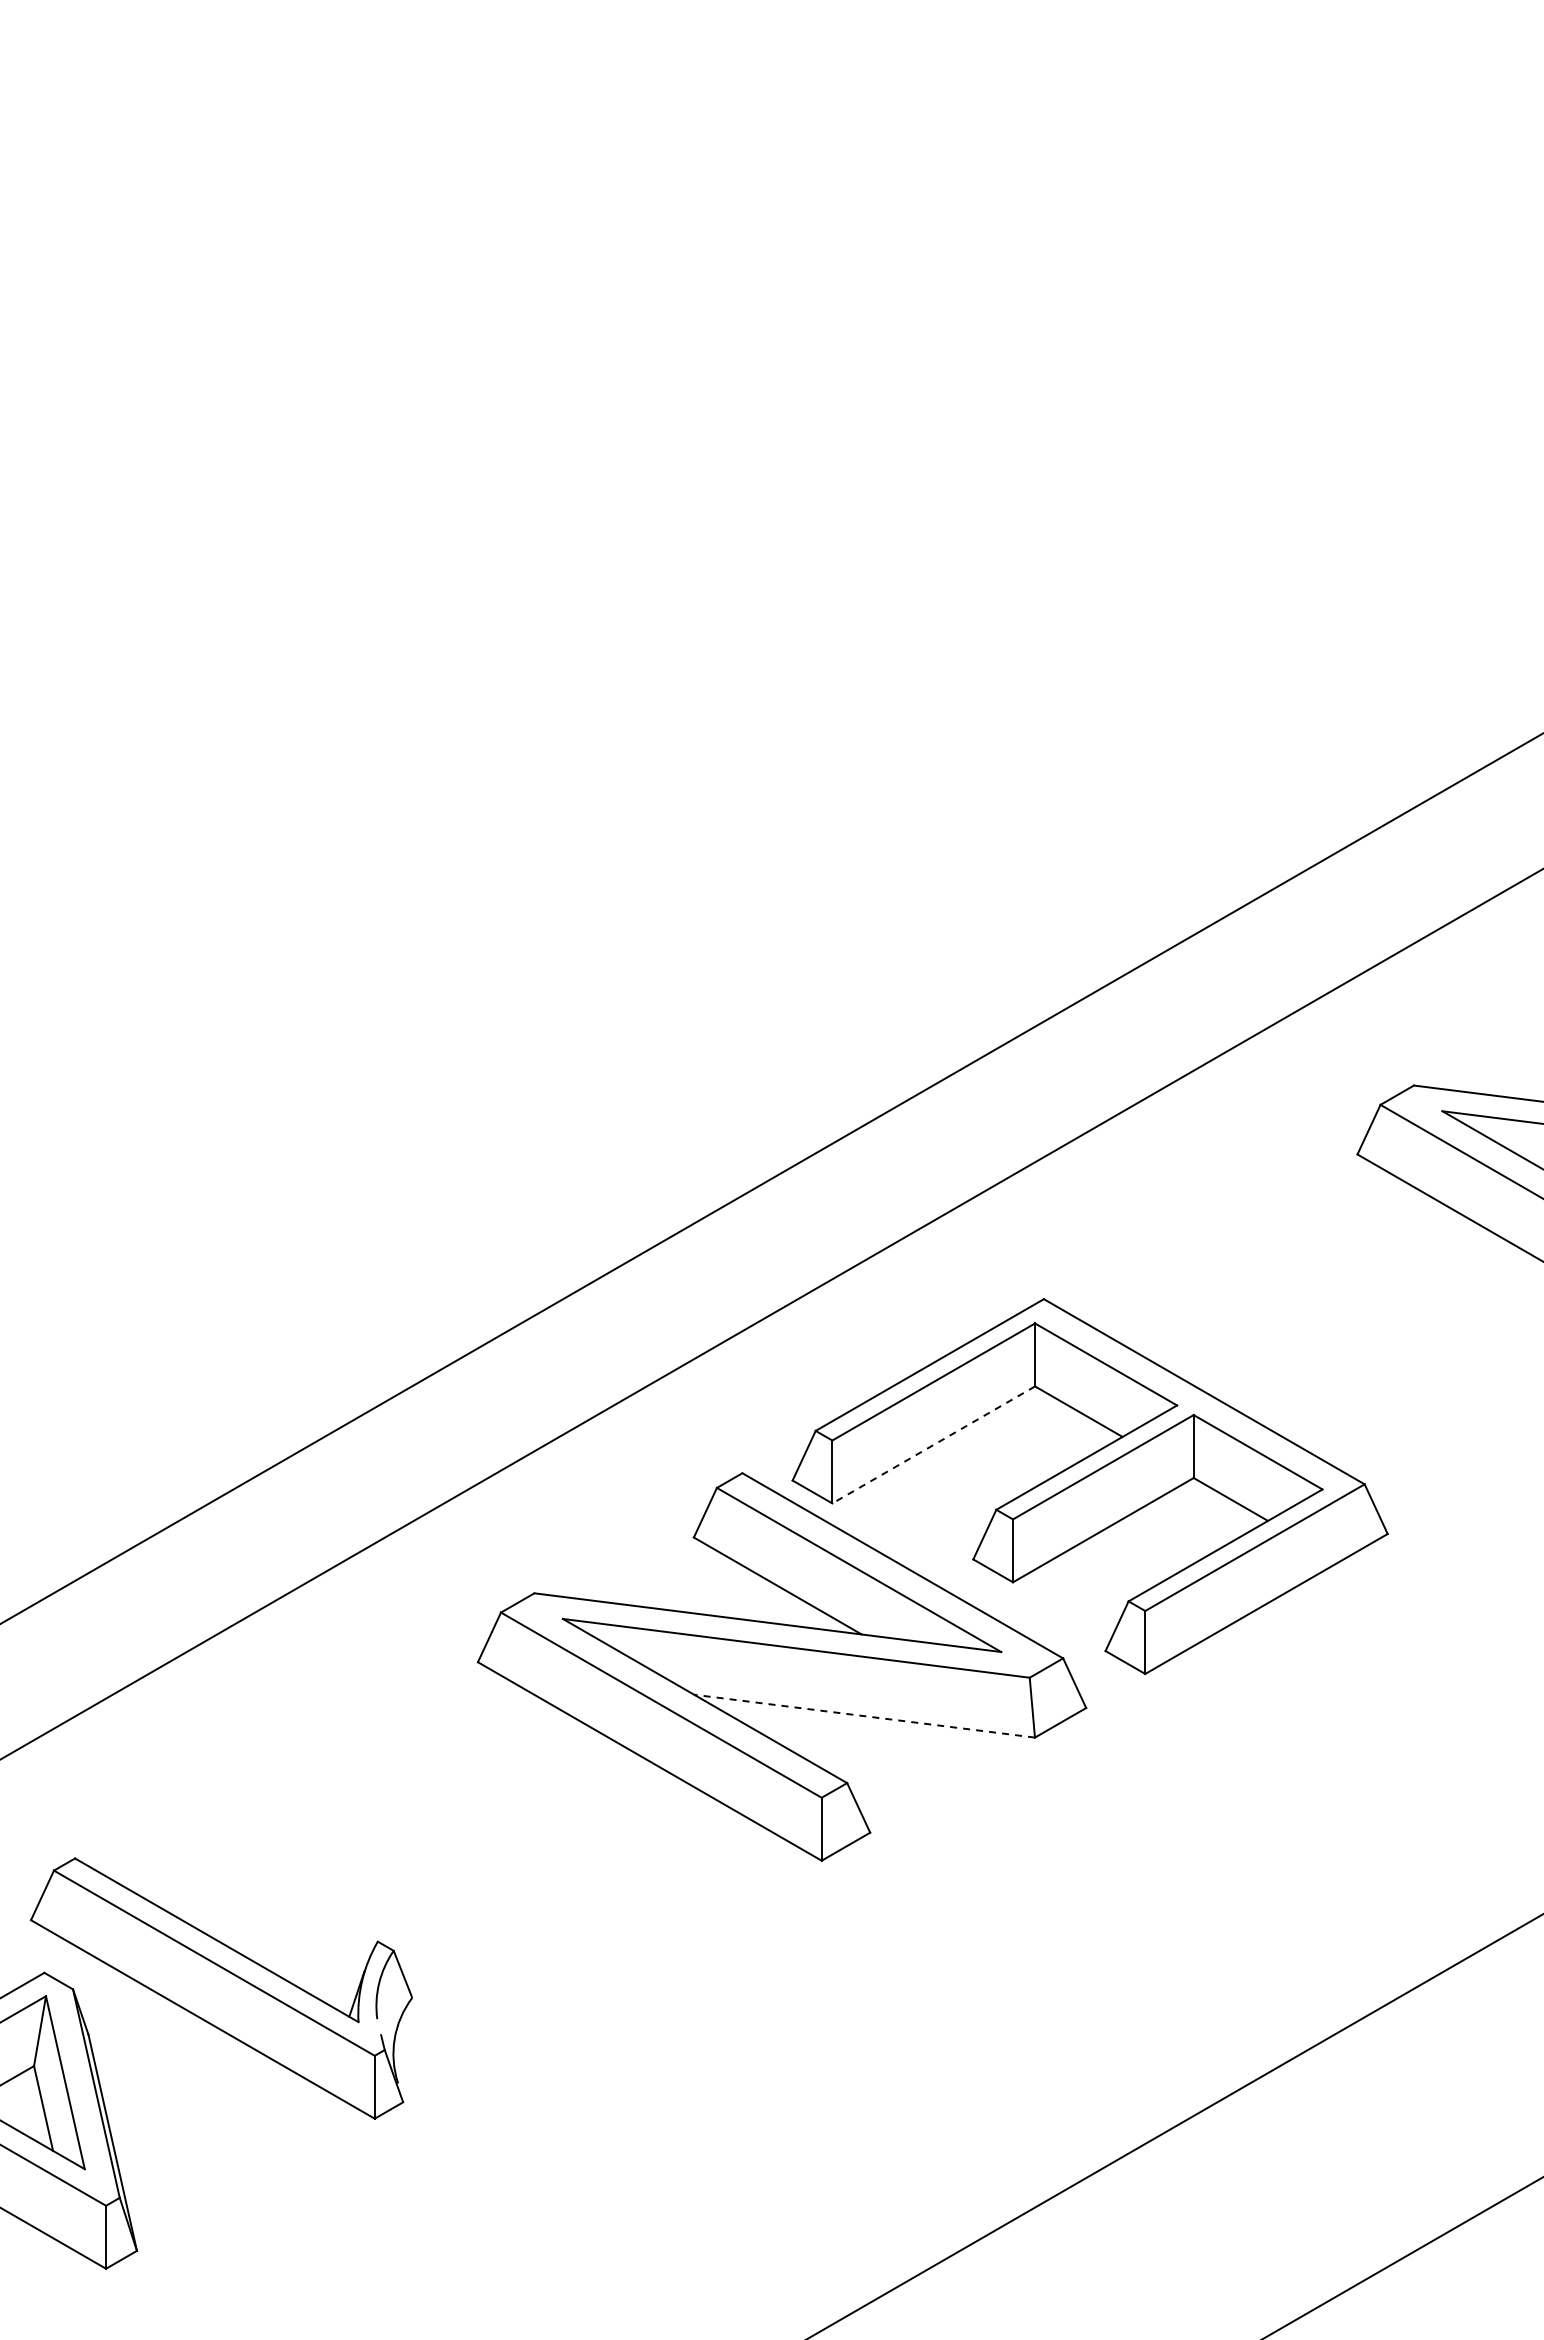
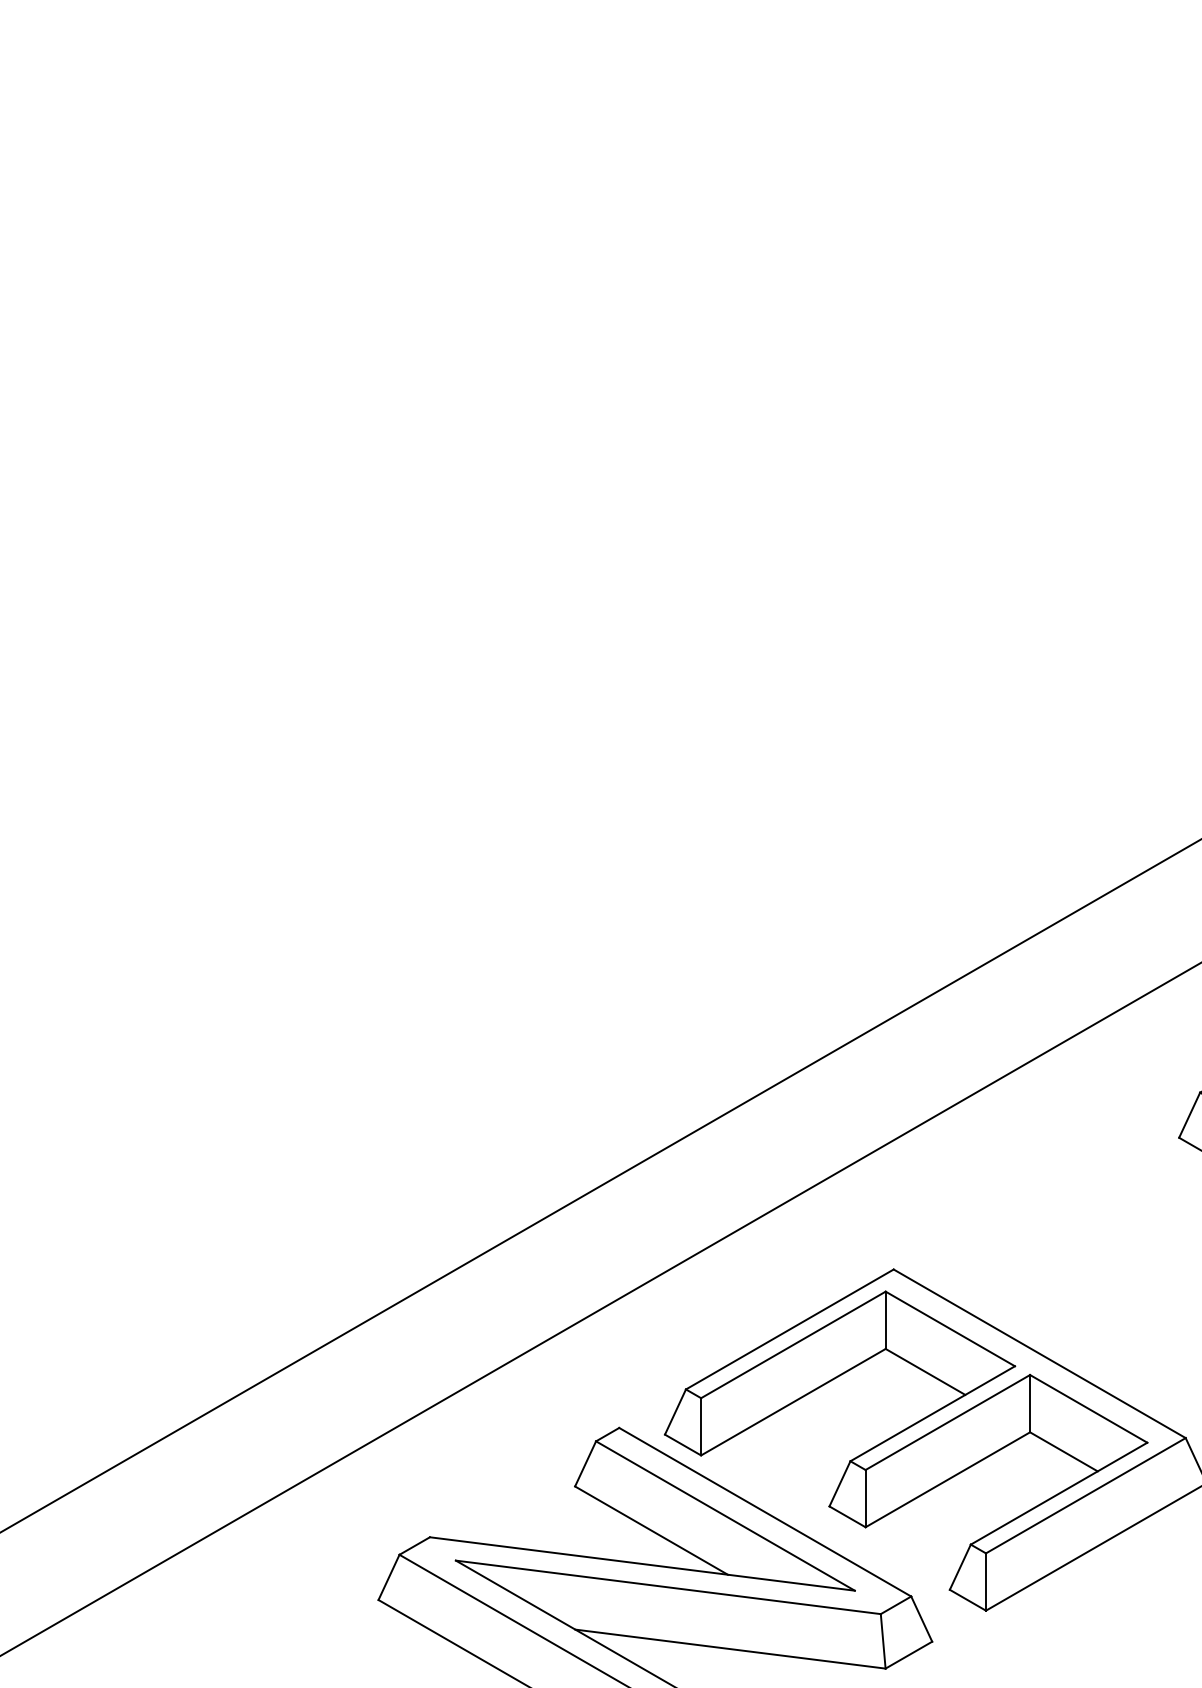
line: (933, 1445) -> (793, 1402), dashed -> solid
line: (864, 1716) -> (730, 1649), dashed -> solid

